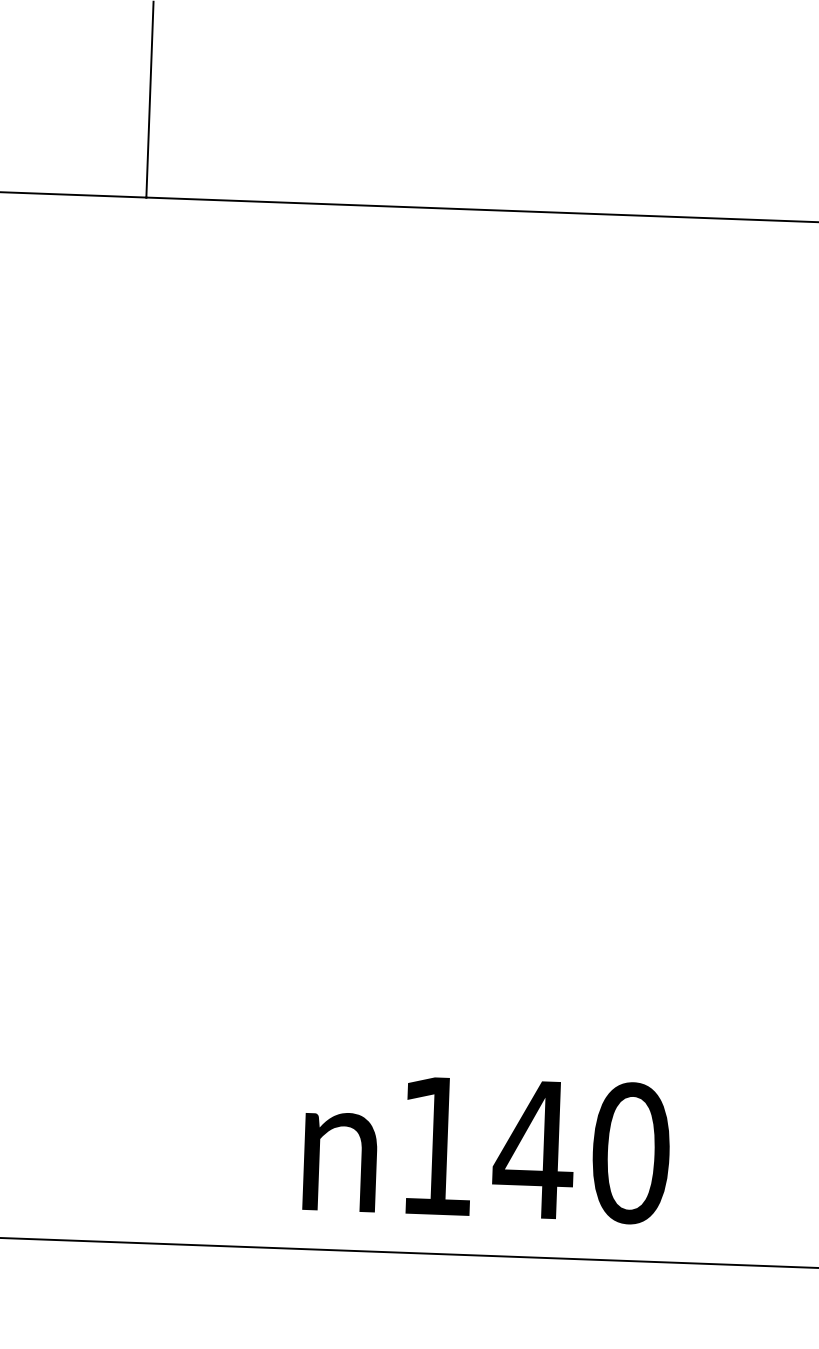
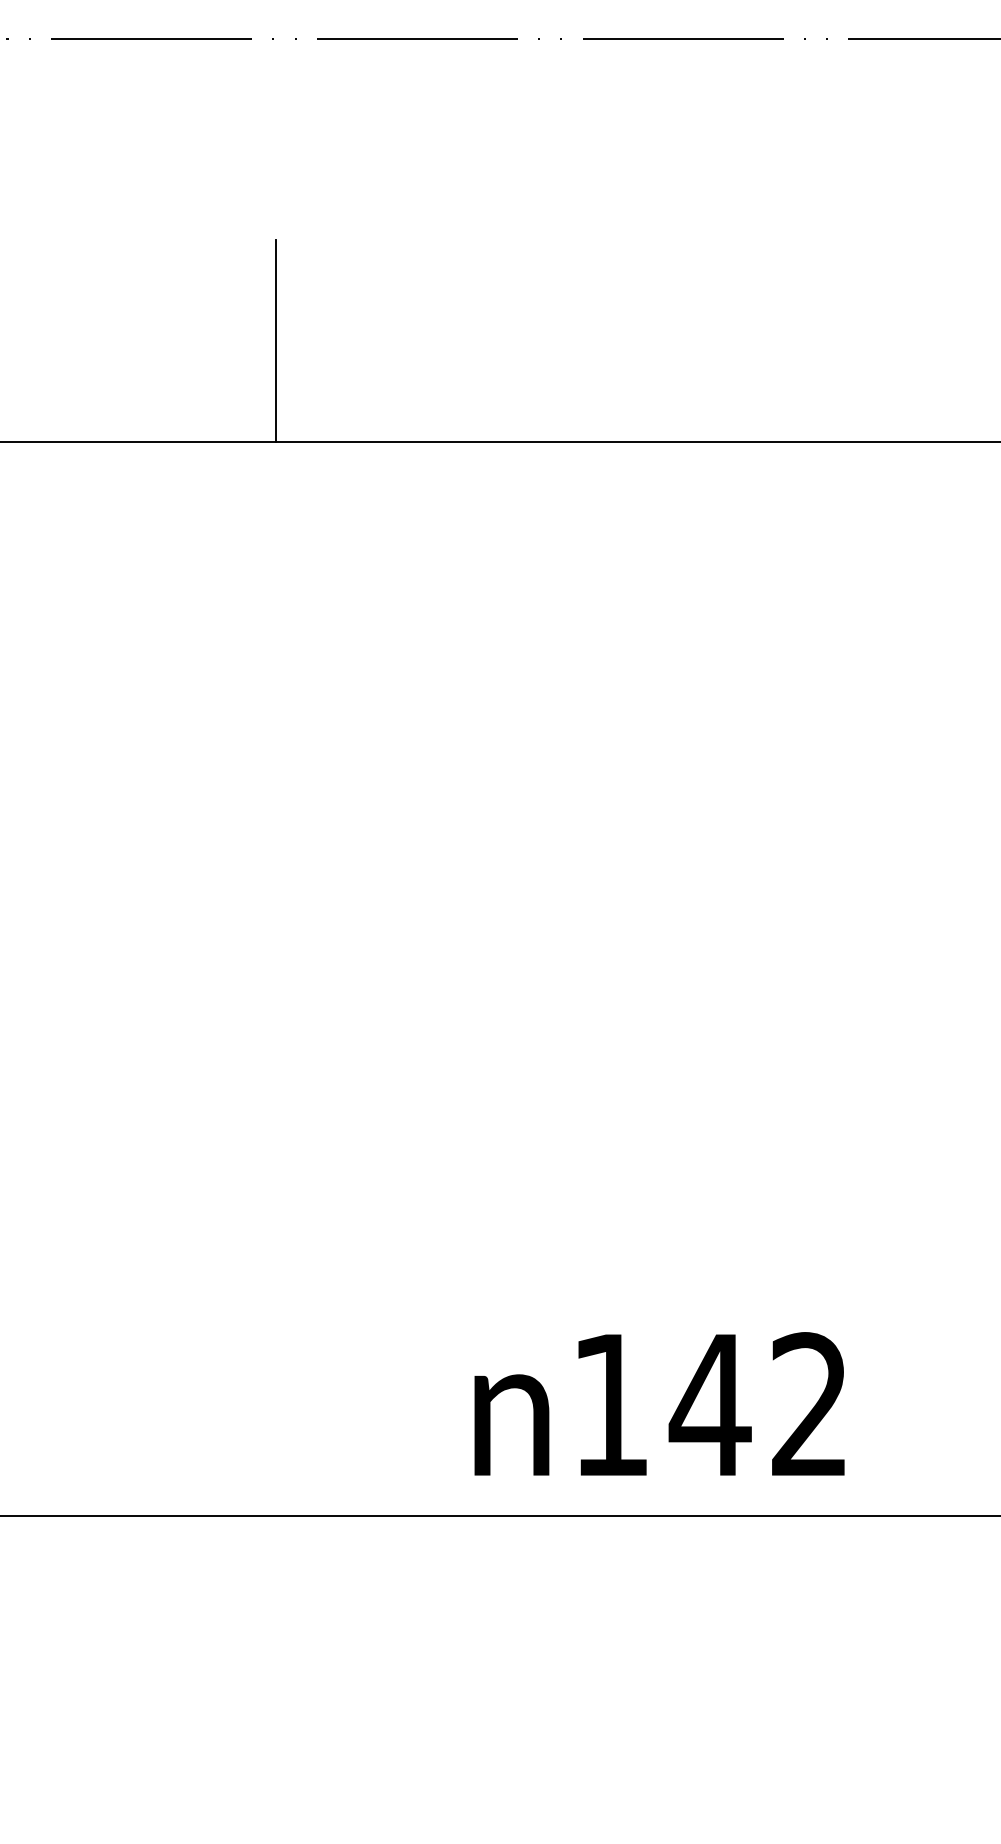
text: (631, 1153) -> (810, 1405), 140 -> 142

